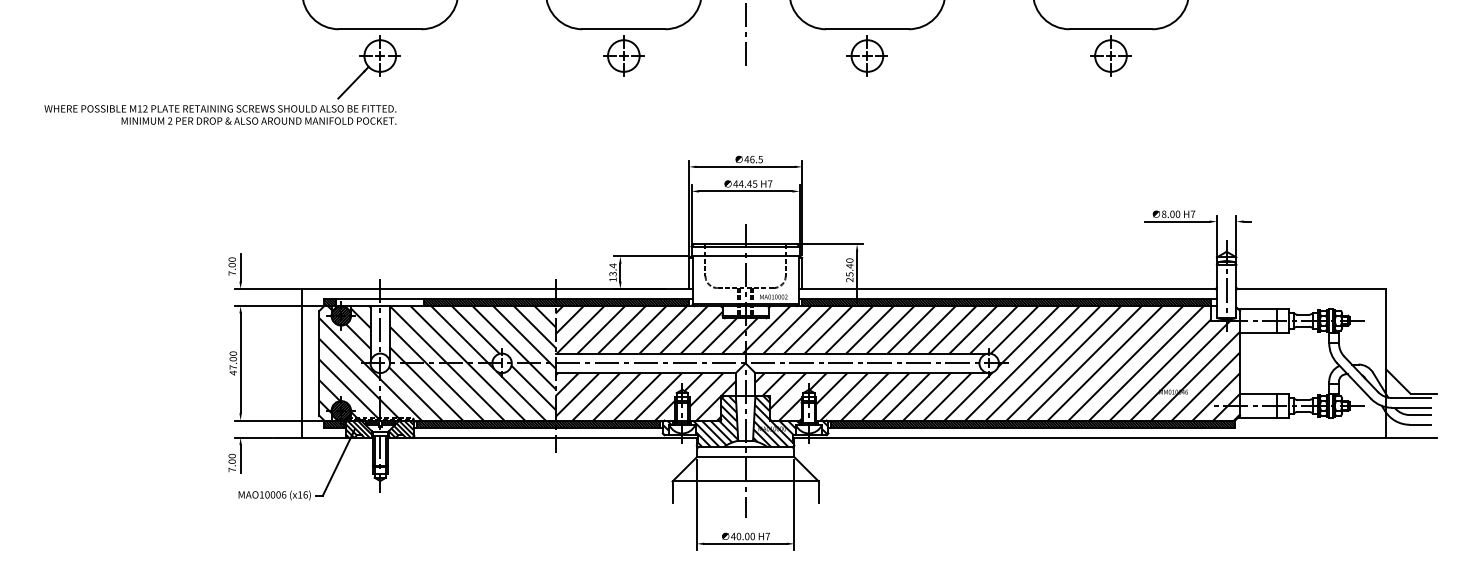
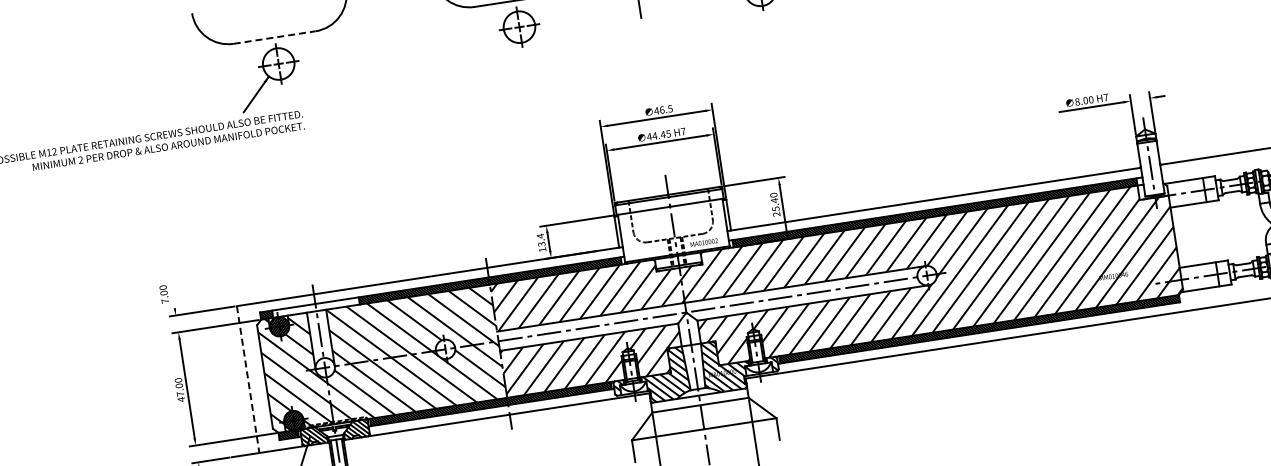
line: (380, 29) -> (274, 37), solid -> dashed
line: (240, 267) -> (172, 294), removed
line: (302, 363) -> (248, 379), solid -> dashed

